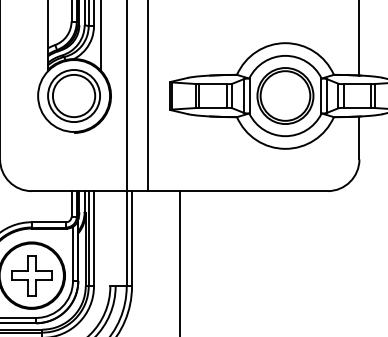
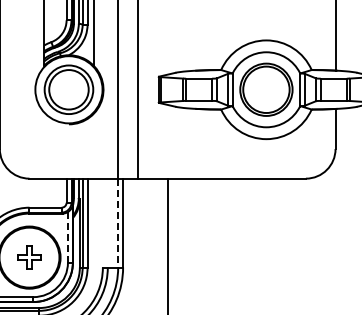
line: (127, 239) -> (118, 223), solid -> dashed
line: (72, 254) -> (67, 237), solid -> dashed
part: (31, 275) -> (29, 257), size x0.6

